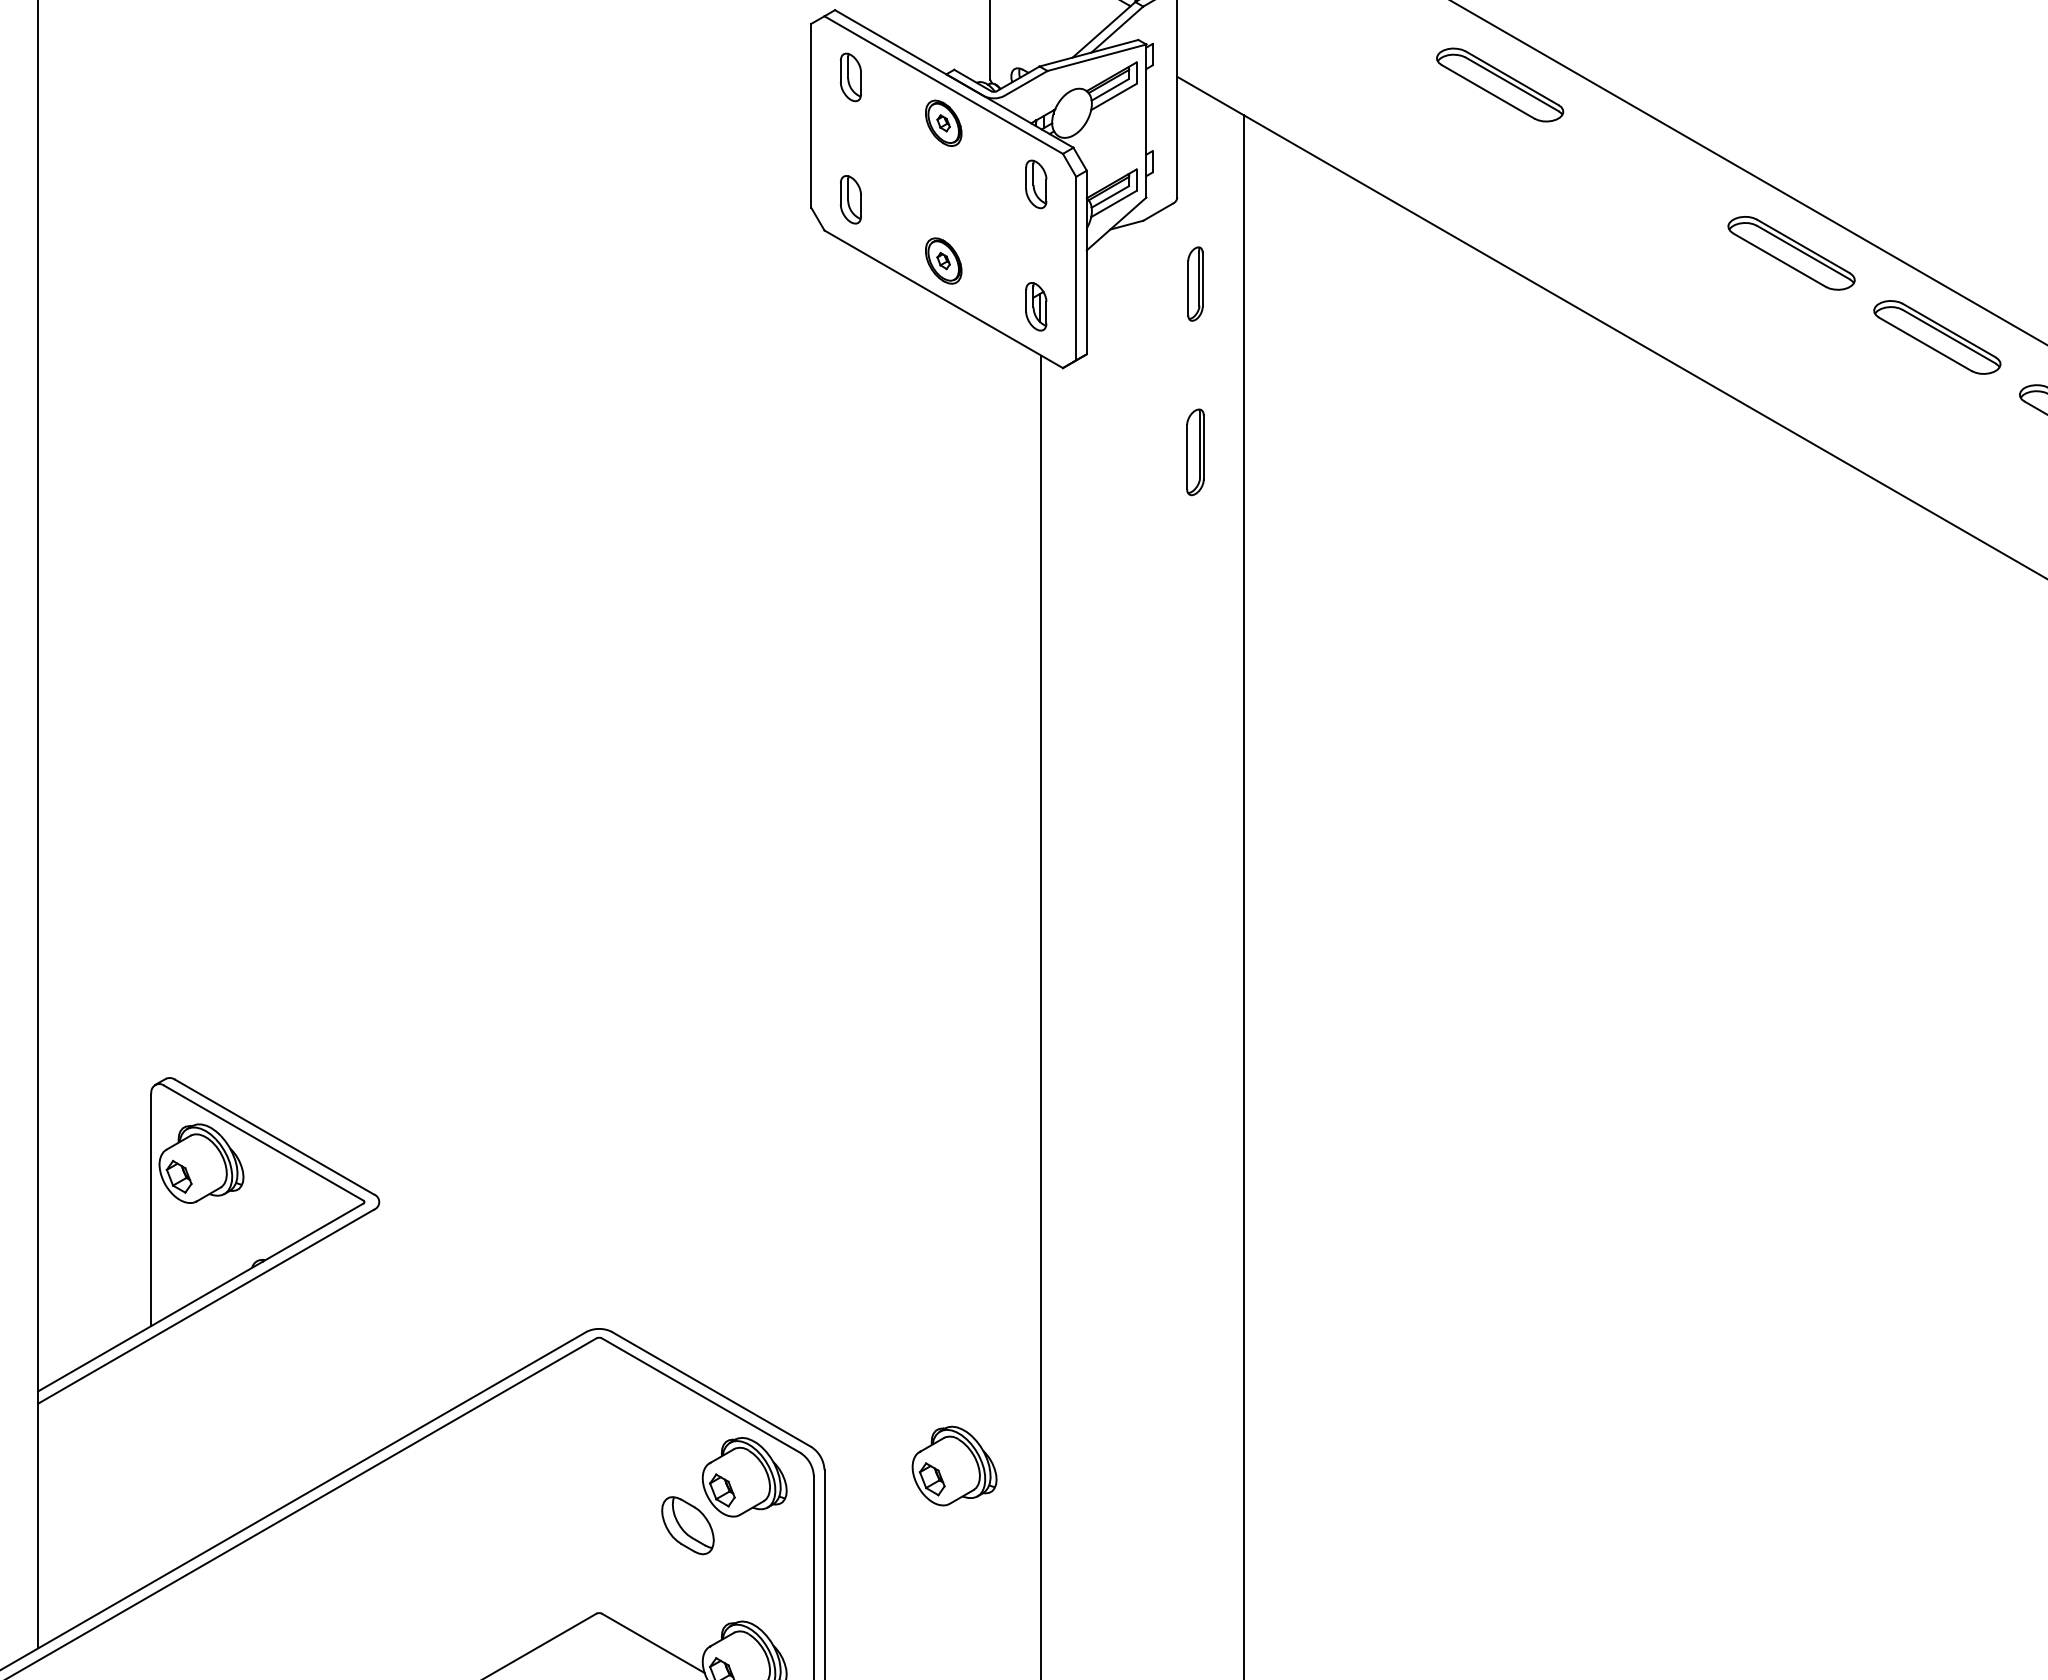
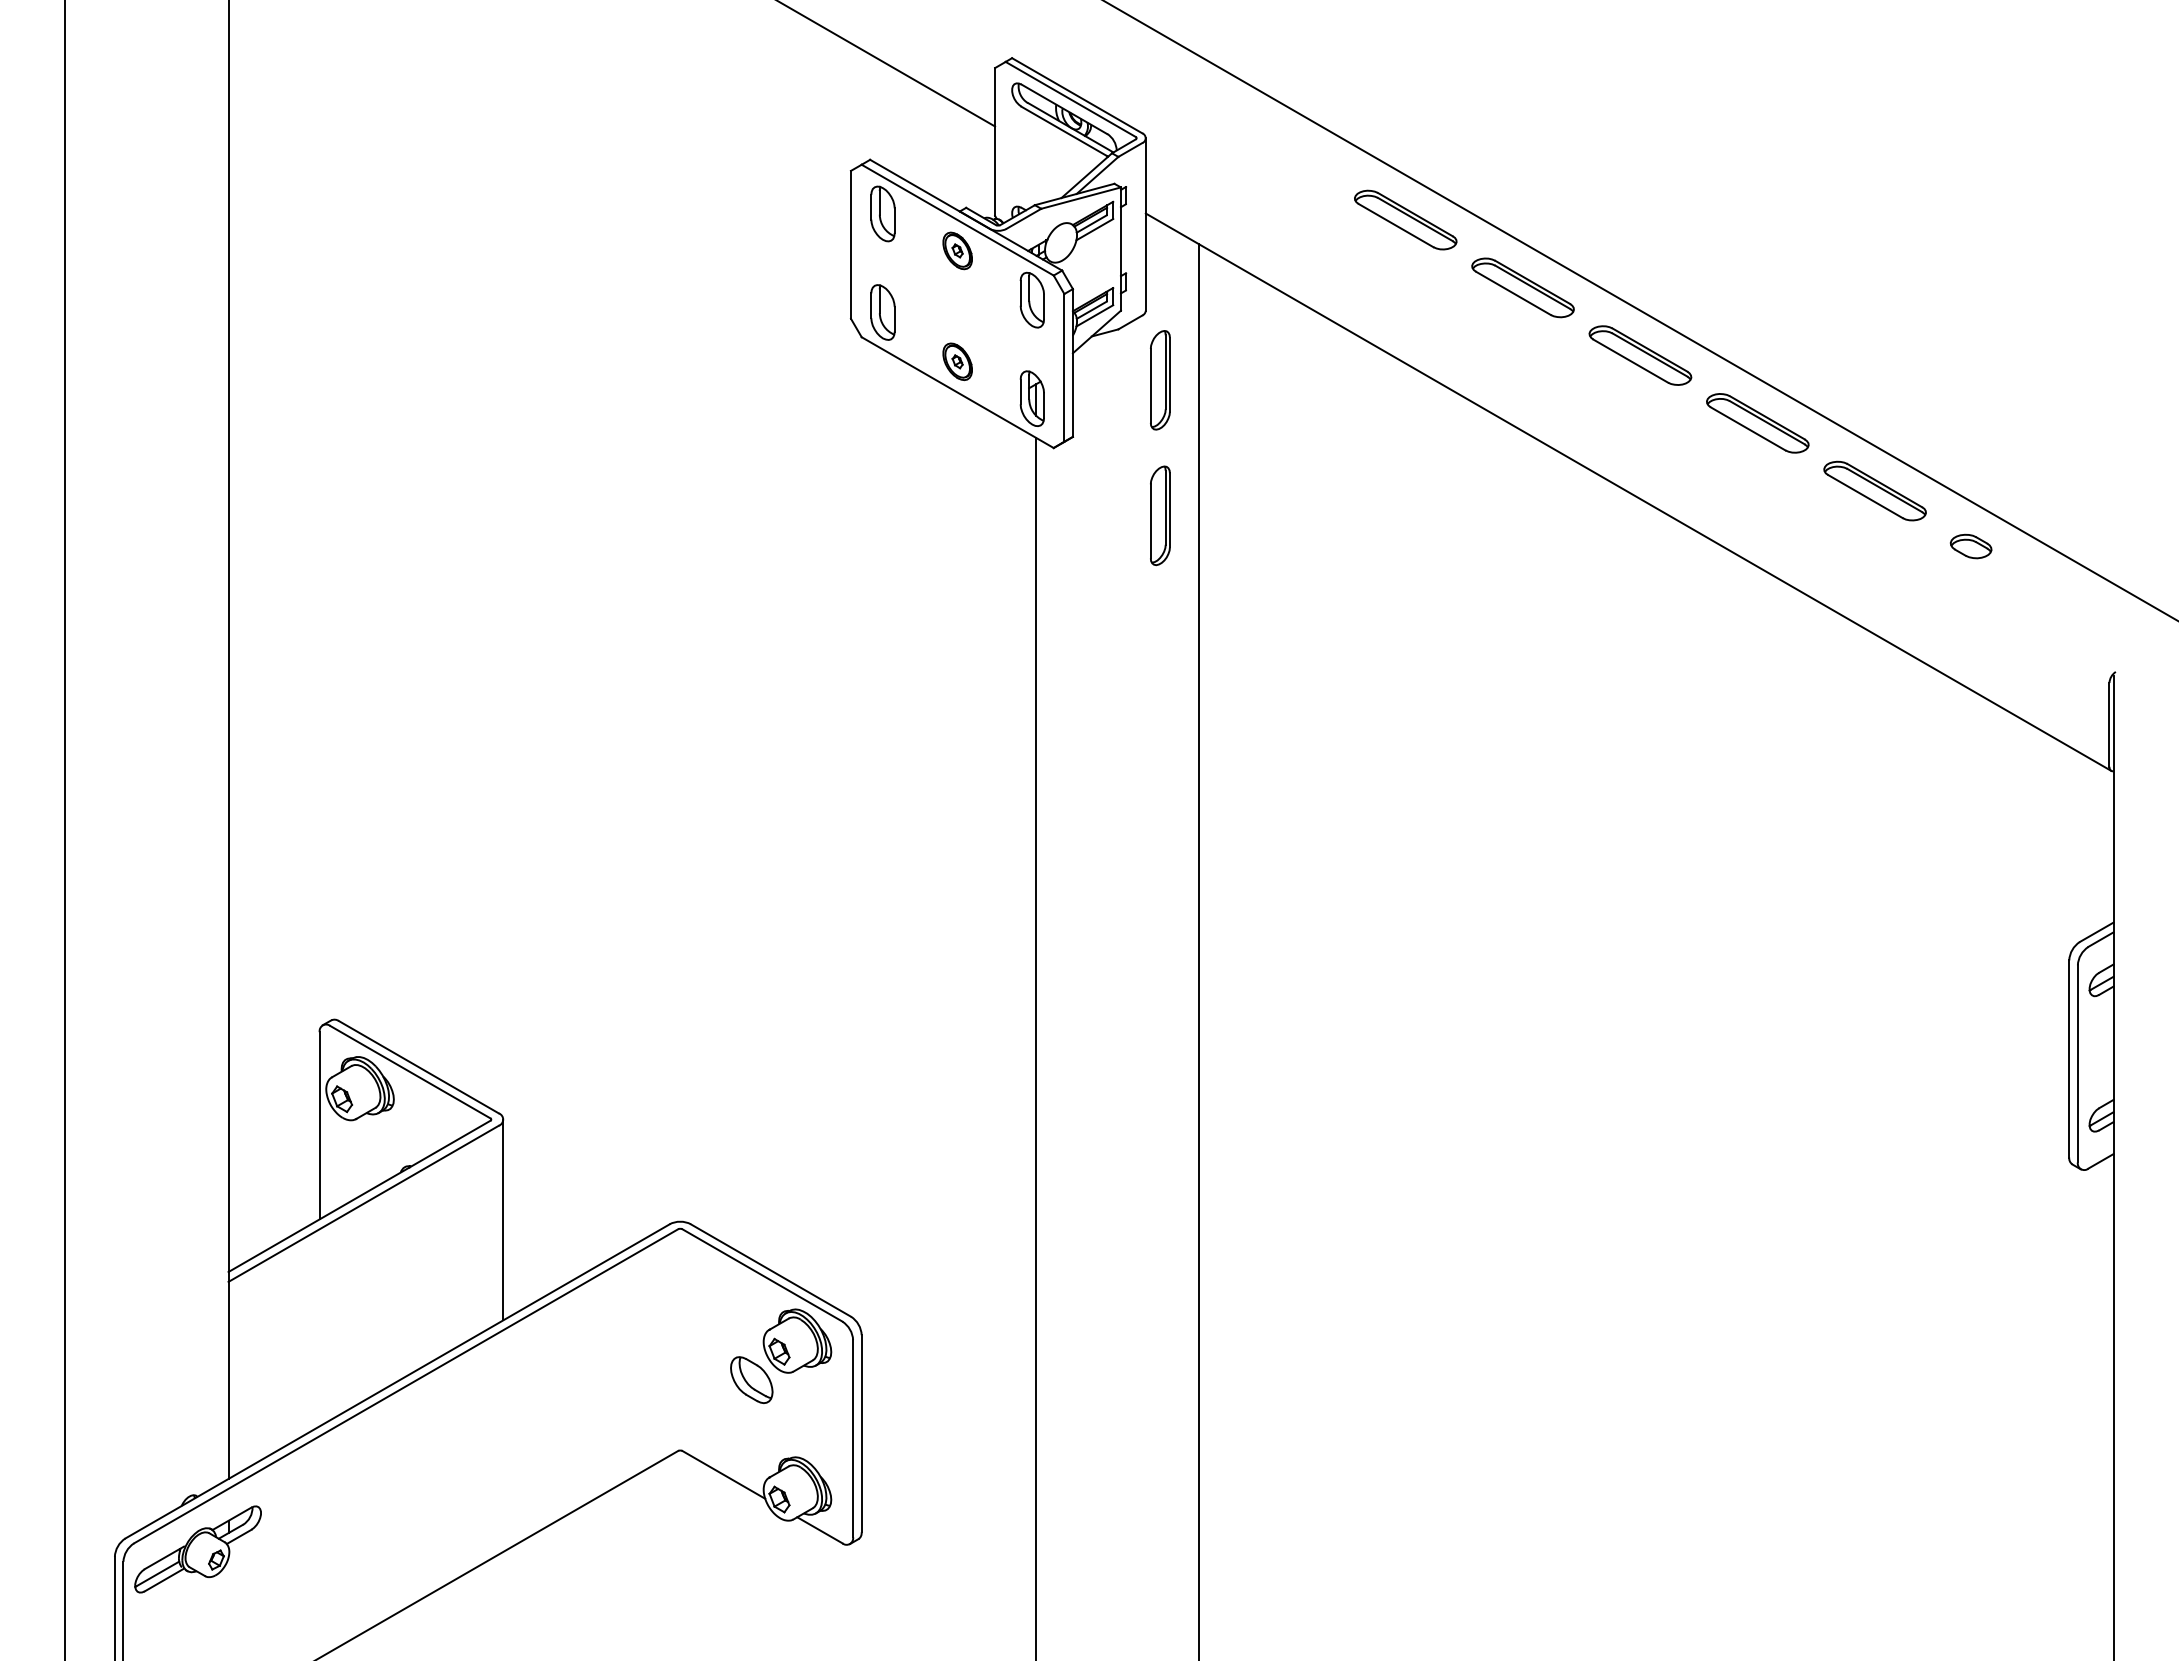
part: (850, 76) -> (882, 213), size x1.43
part: (1645, 168) -> (1522, 287), added
part: (1035, 183) -> (1031, 299), size x1.43
part: (850, 199) -> (882, 312), size x1.43
part: (1195, 284) -> (1160, 380), size x1.67
part: (1035, 306) -> (1031, 398), size x1.43
part: (1195, 451) -> (1160, 515), size x1.43
line: (379, 1326) -> (503, 1219), added
part: (954, 1465) -> (966, 1331), removed

